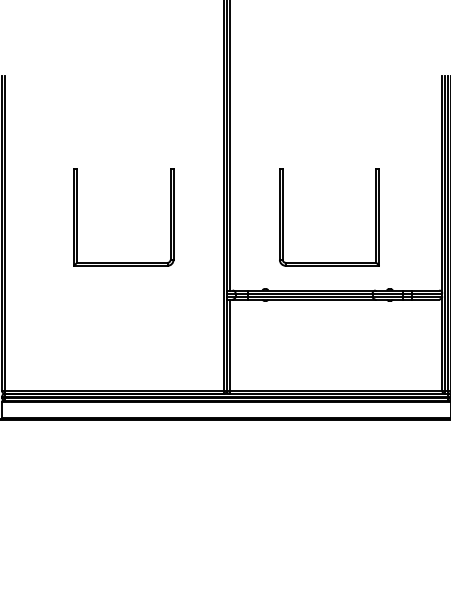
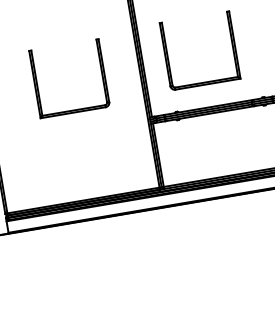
part: (329, 262) -> (205, 82), moved

